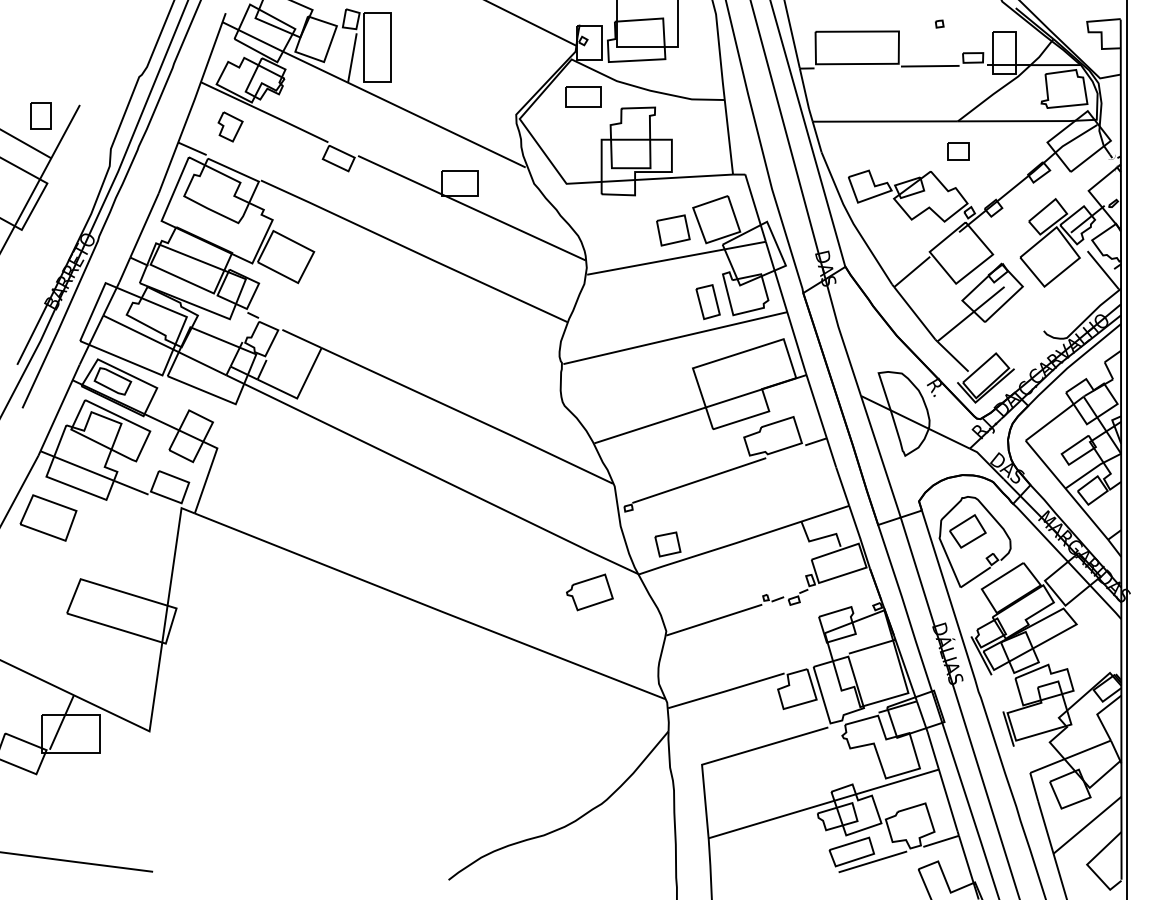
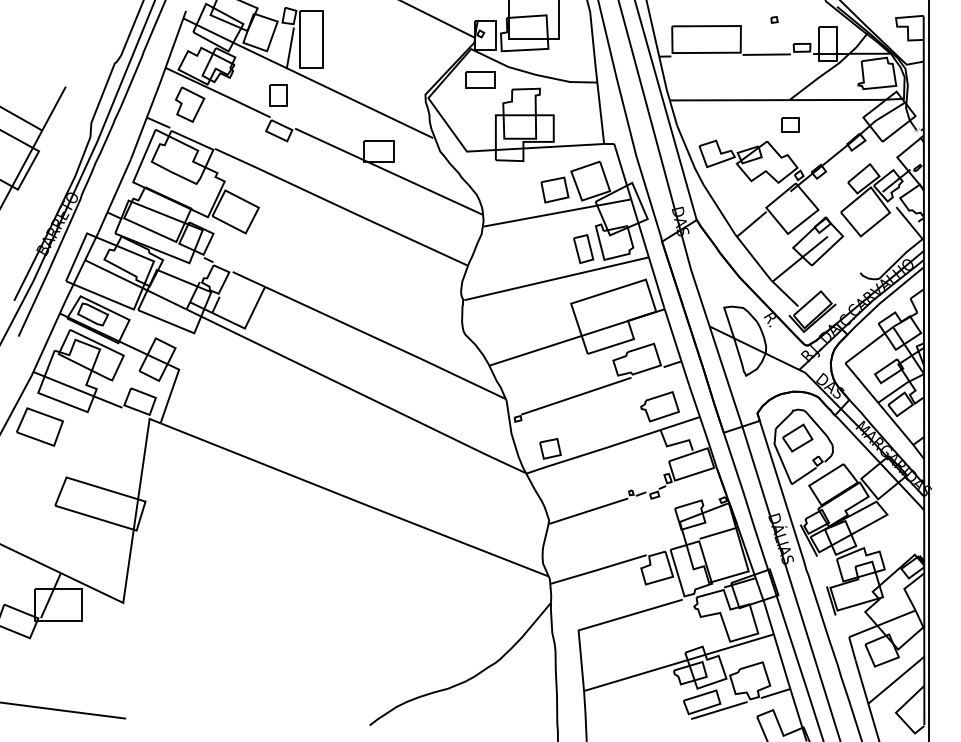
part: (40, 115) -> (278, 95), moved
part: (230, 126) -> (189, 104), size x1.43
part: (589, 592) -> (659, 406), moved

